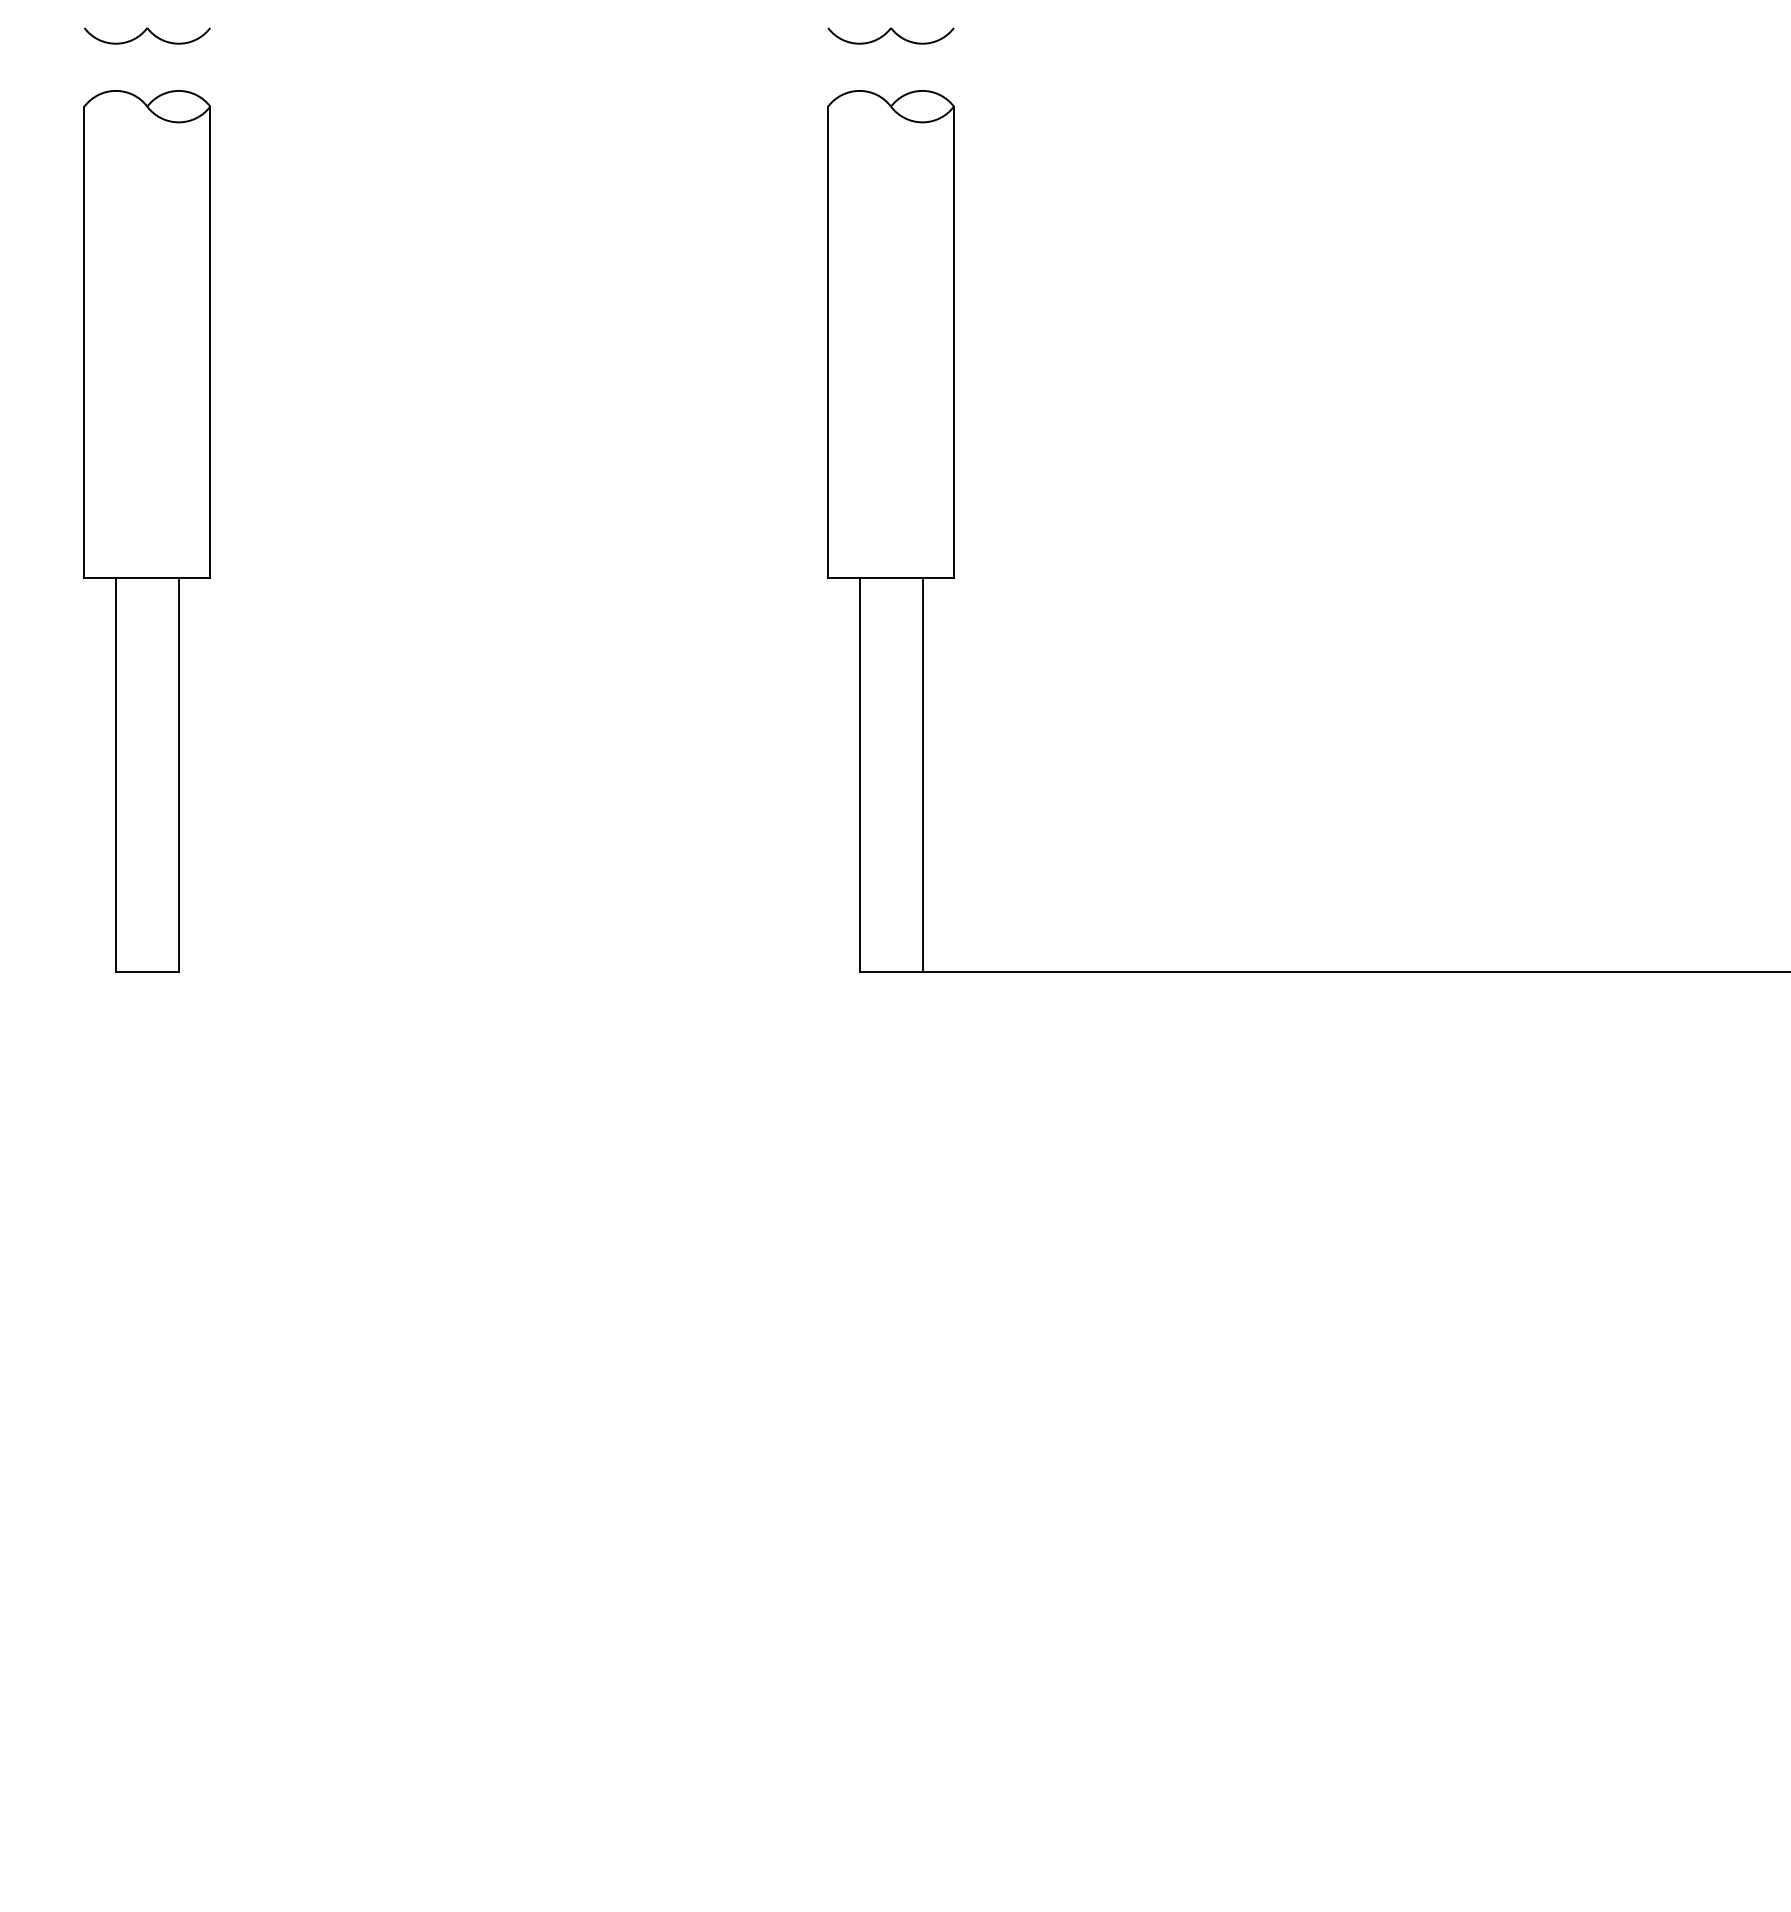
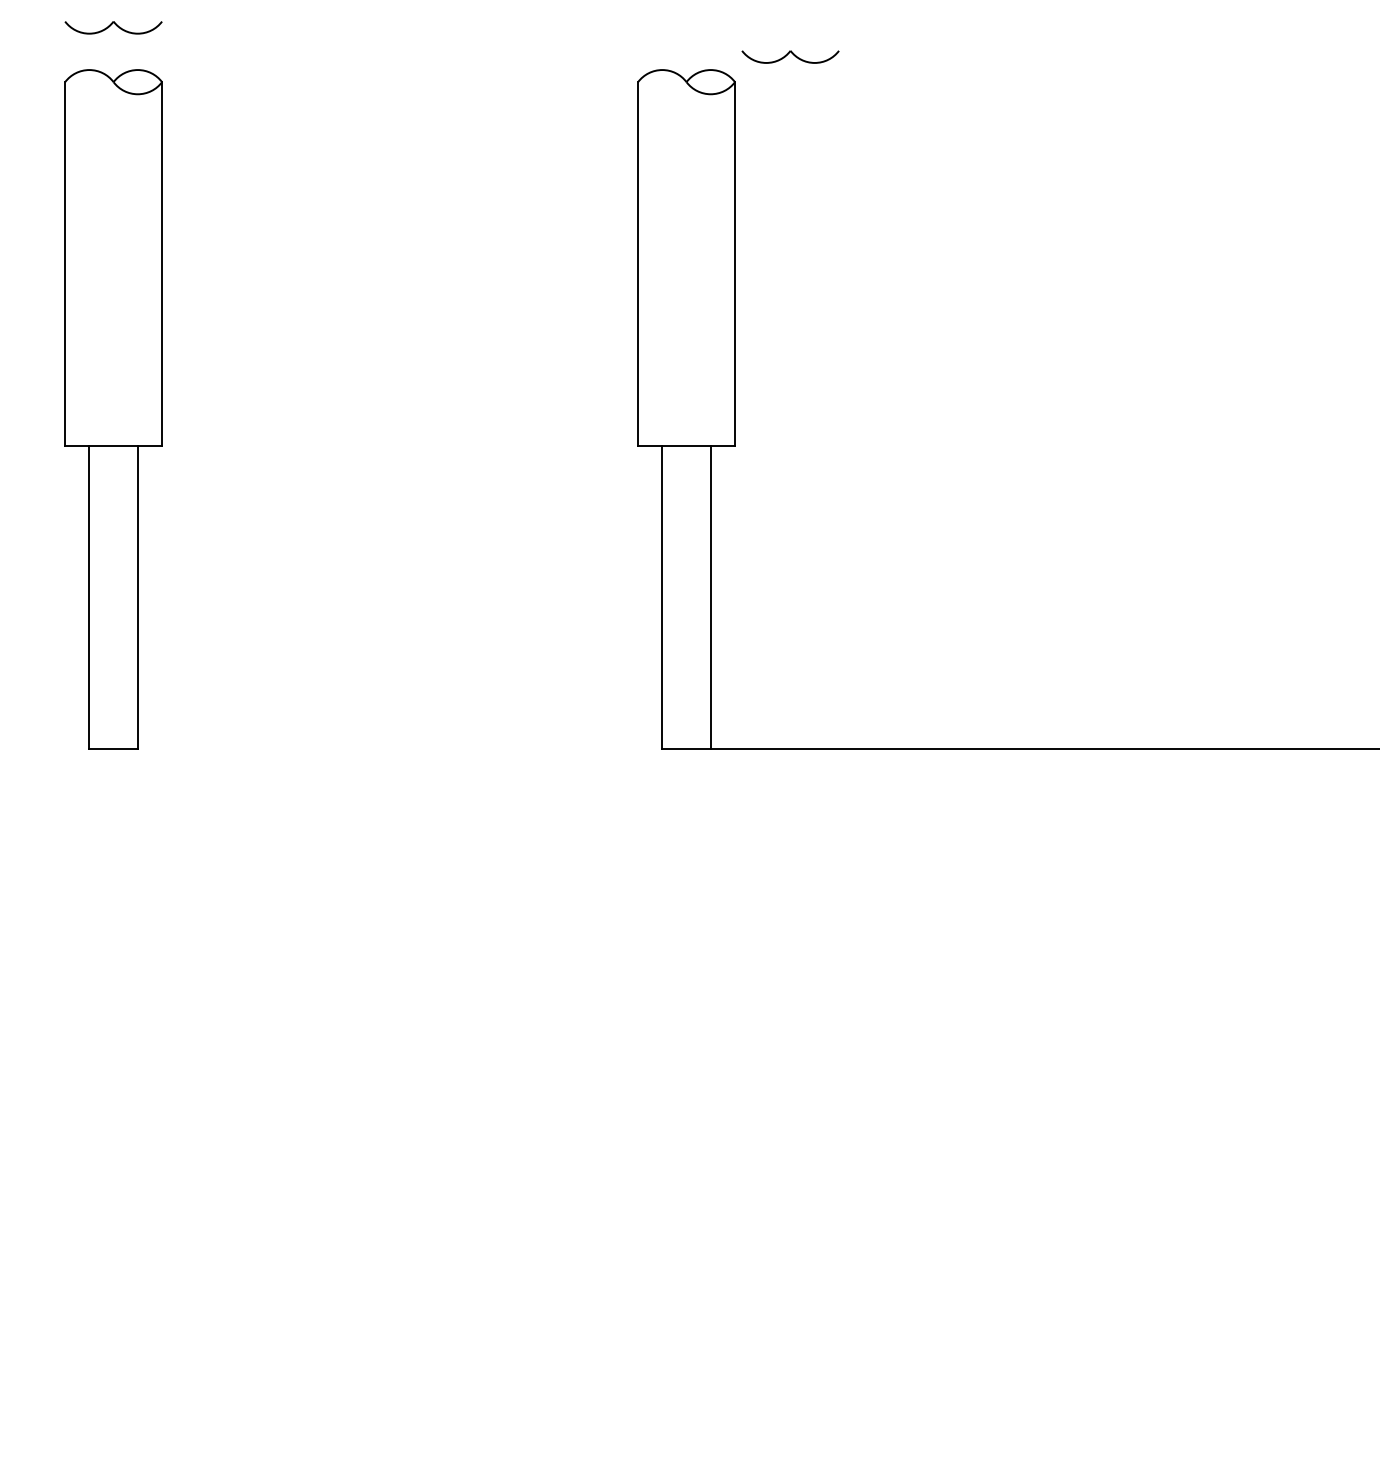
part: (890, 35) -> (790, 56), moved

